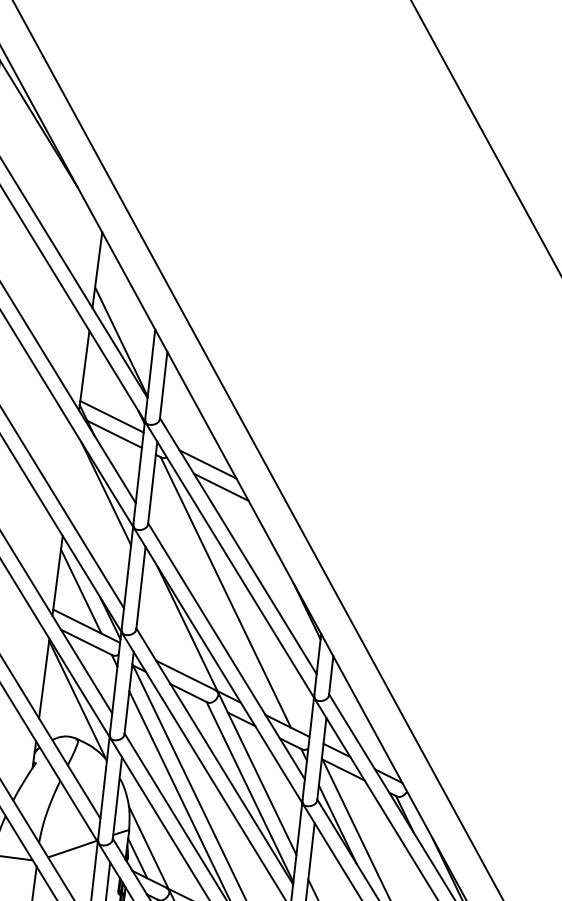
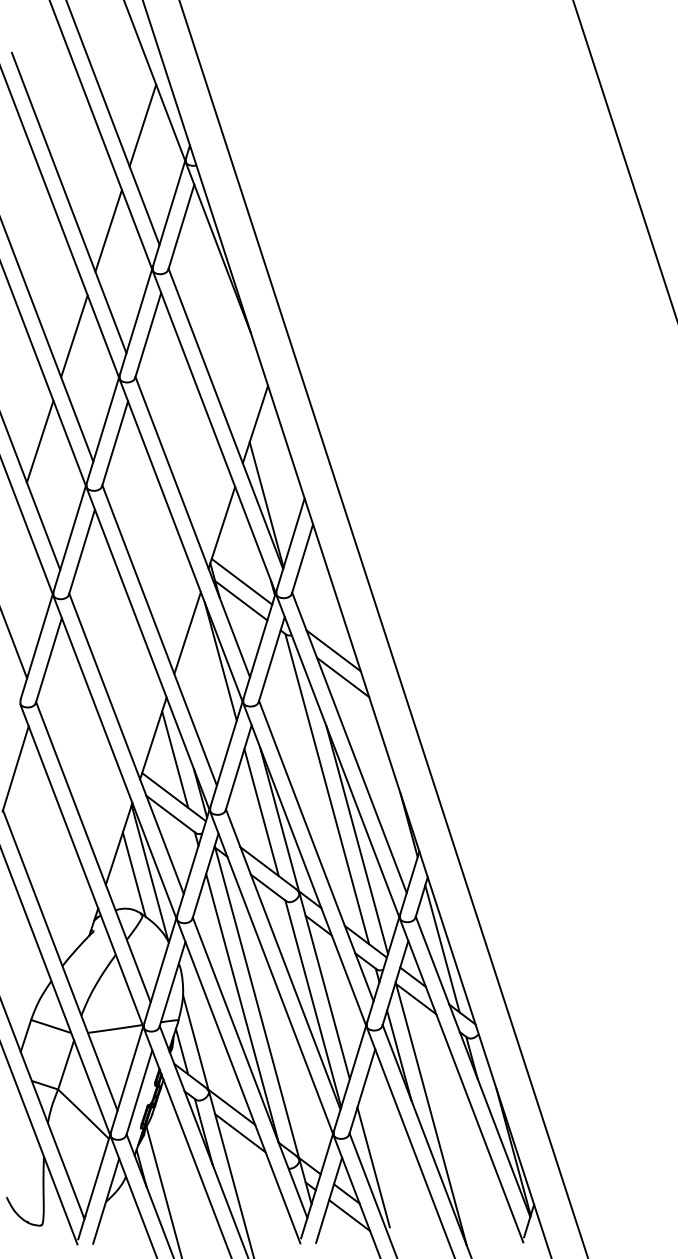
line: (70, 473) -> (187, 633), added
line: (169, 625) -> (261, 812), added
line: (262, 634) -> (357, 840), added
line: (62, 704) -> (133, 874), added
line: (359, 718) -> (442, 948), added

